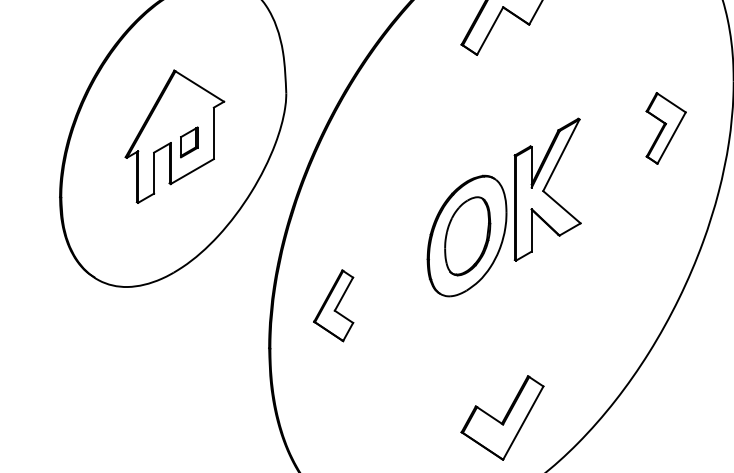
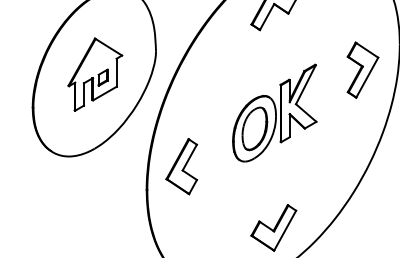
part: (665, 127) -> (362, 69), size x1.43
part: (333, 305) -> (181, 166), size x1.43

